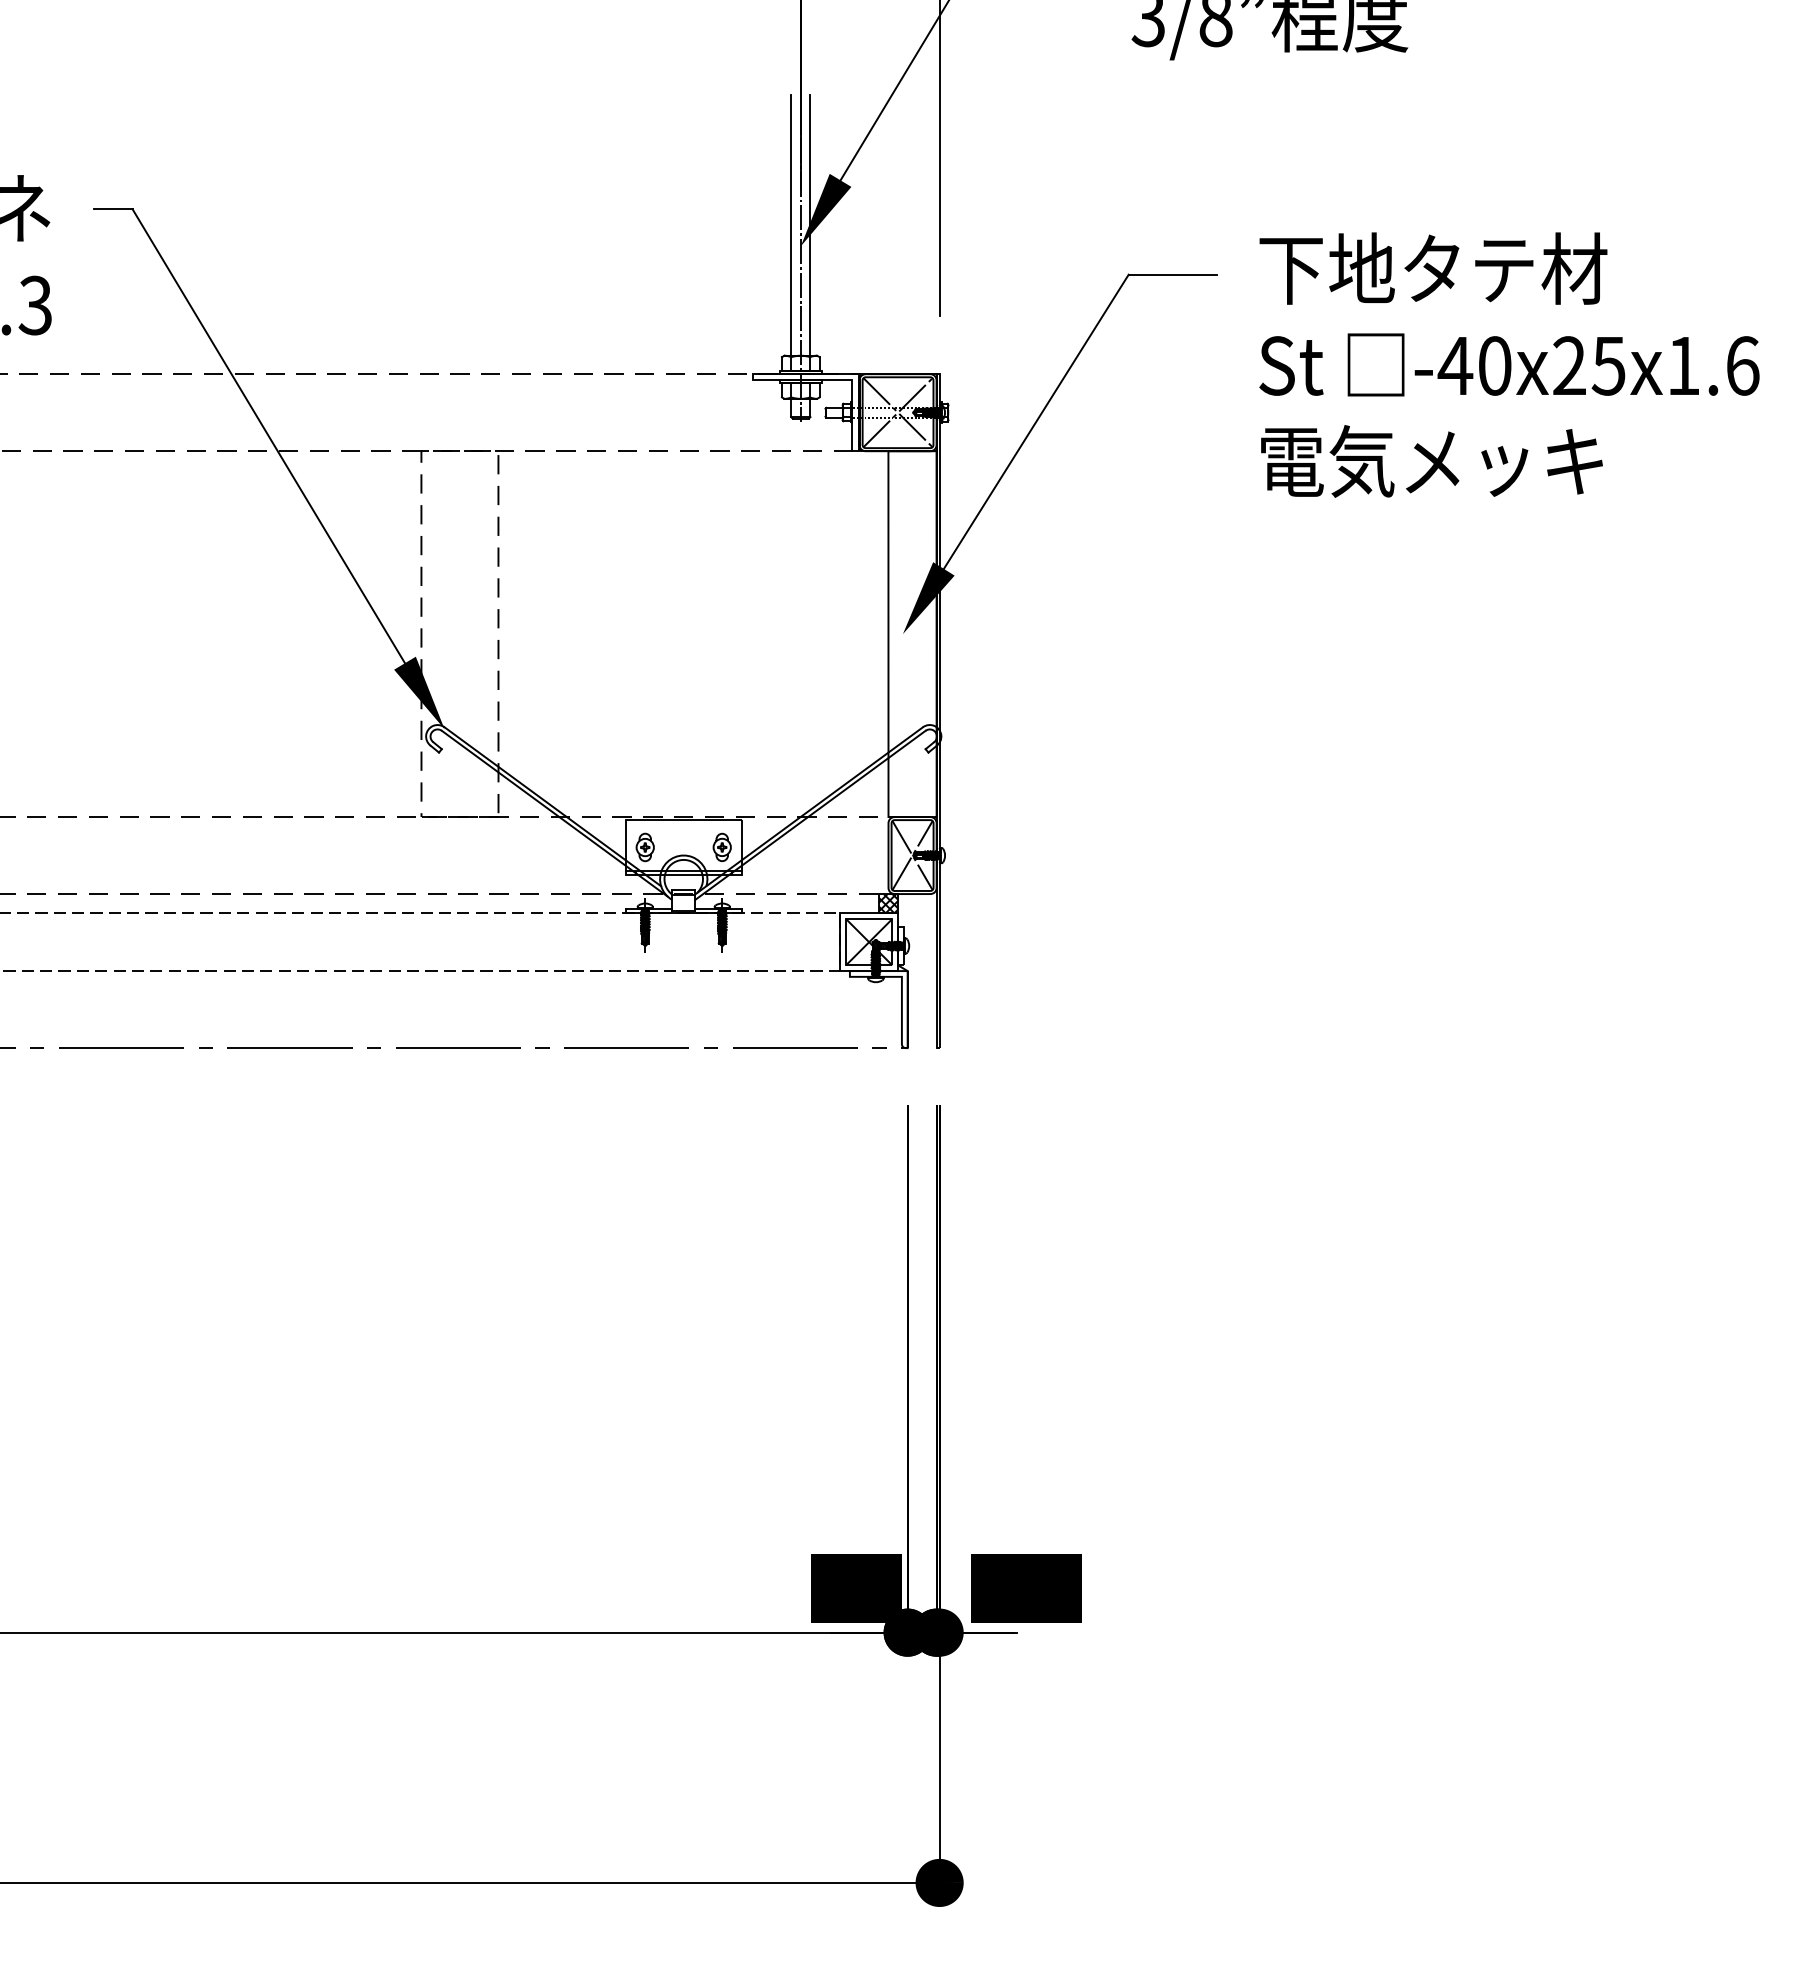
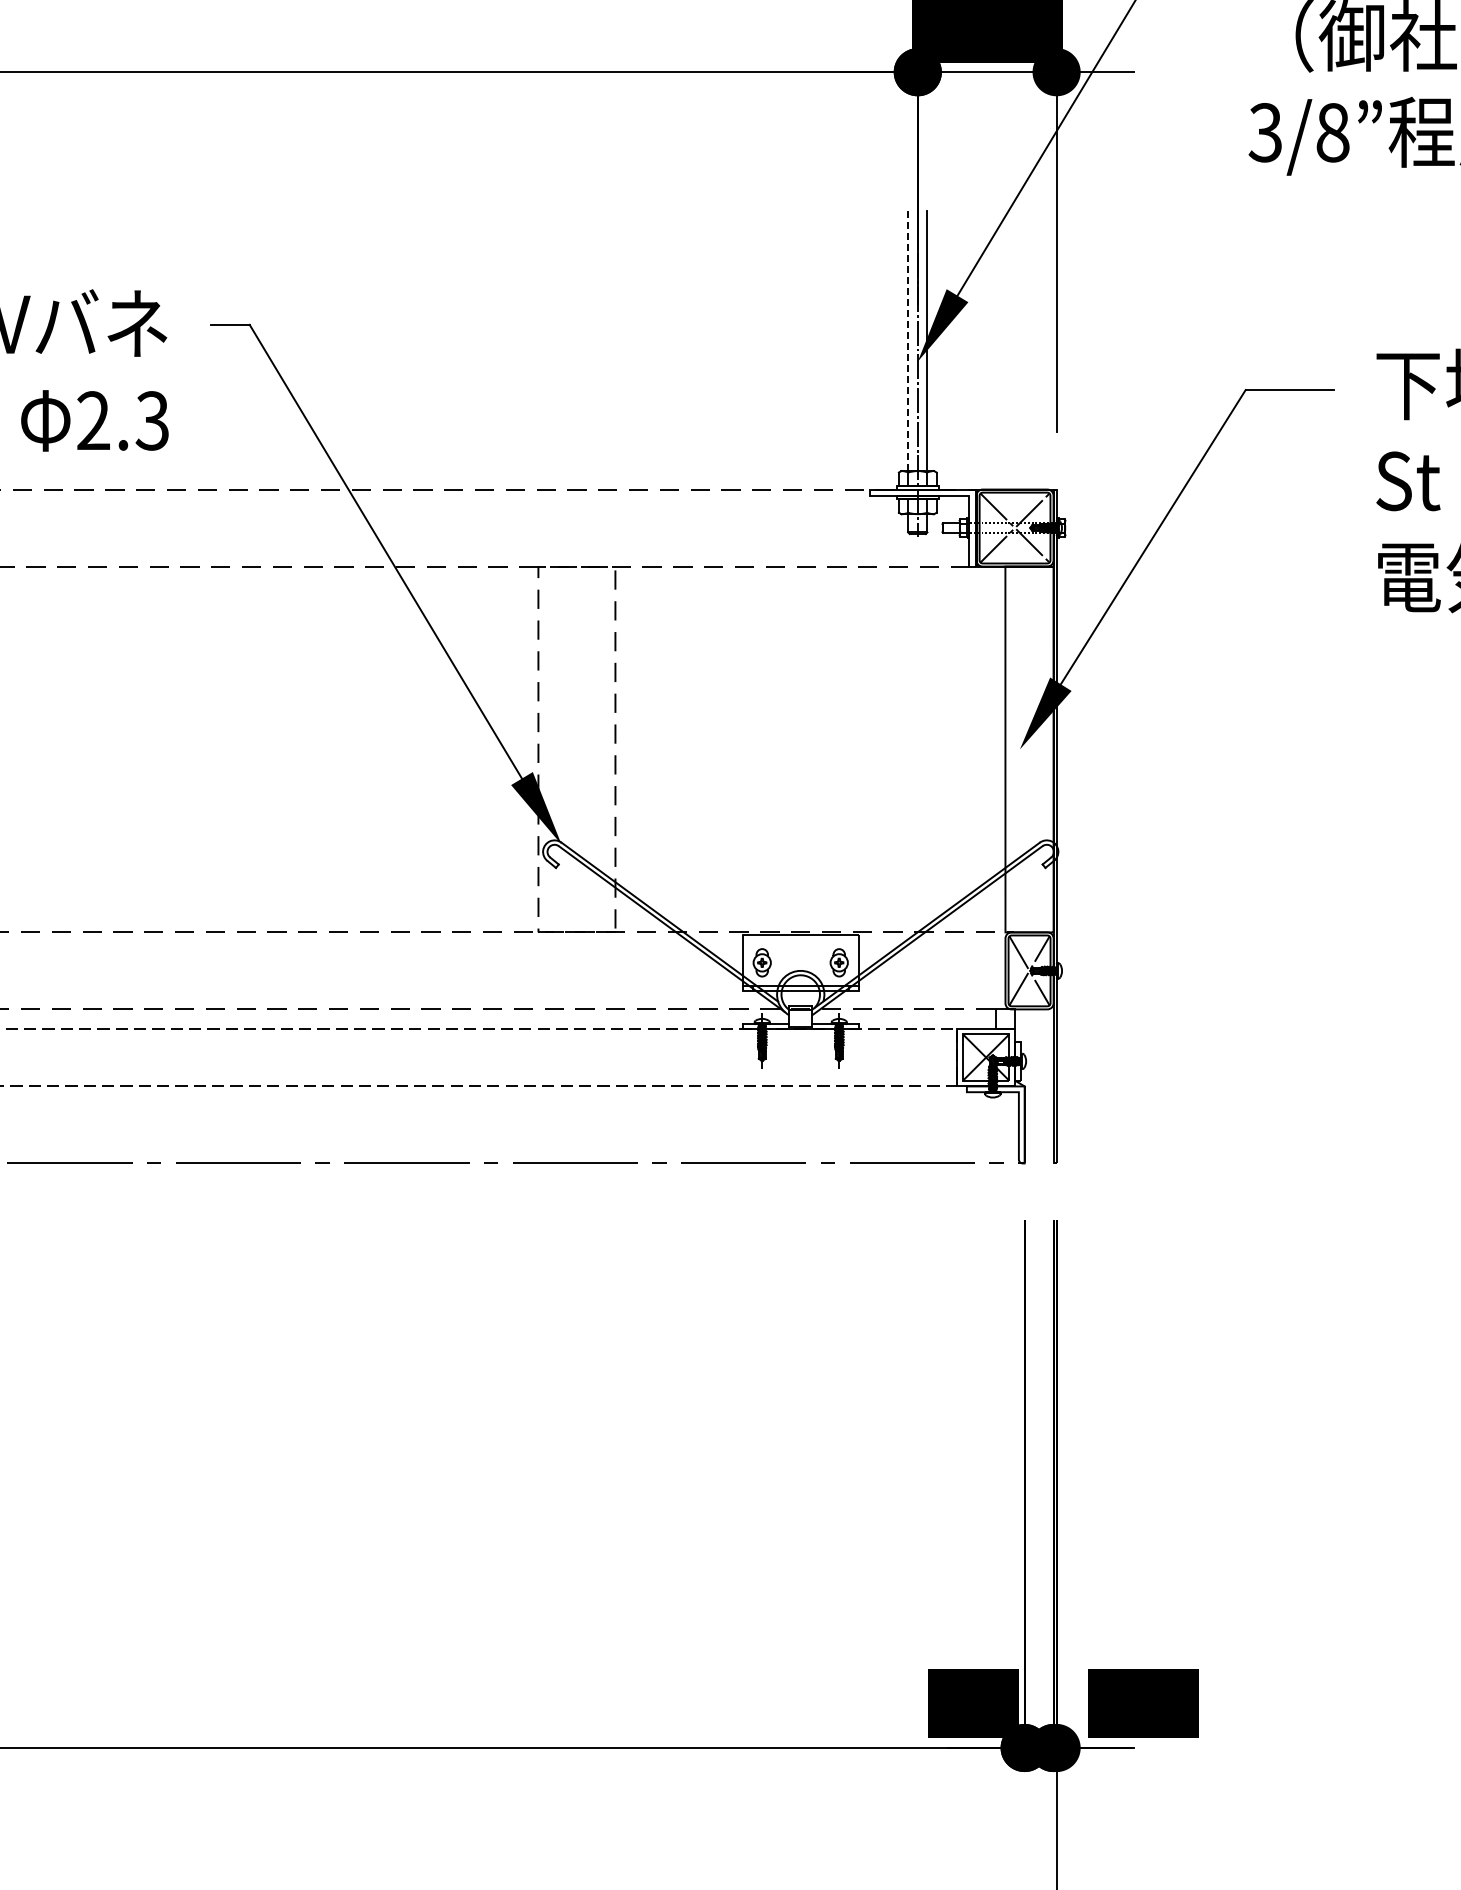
line: (791, 225) -> (908, 340), solid -> dashed
hatch: (888, 903) -> (1005, 1018), removed

